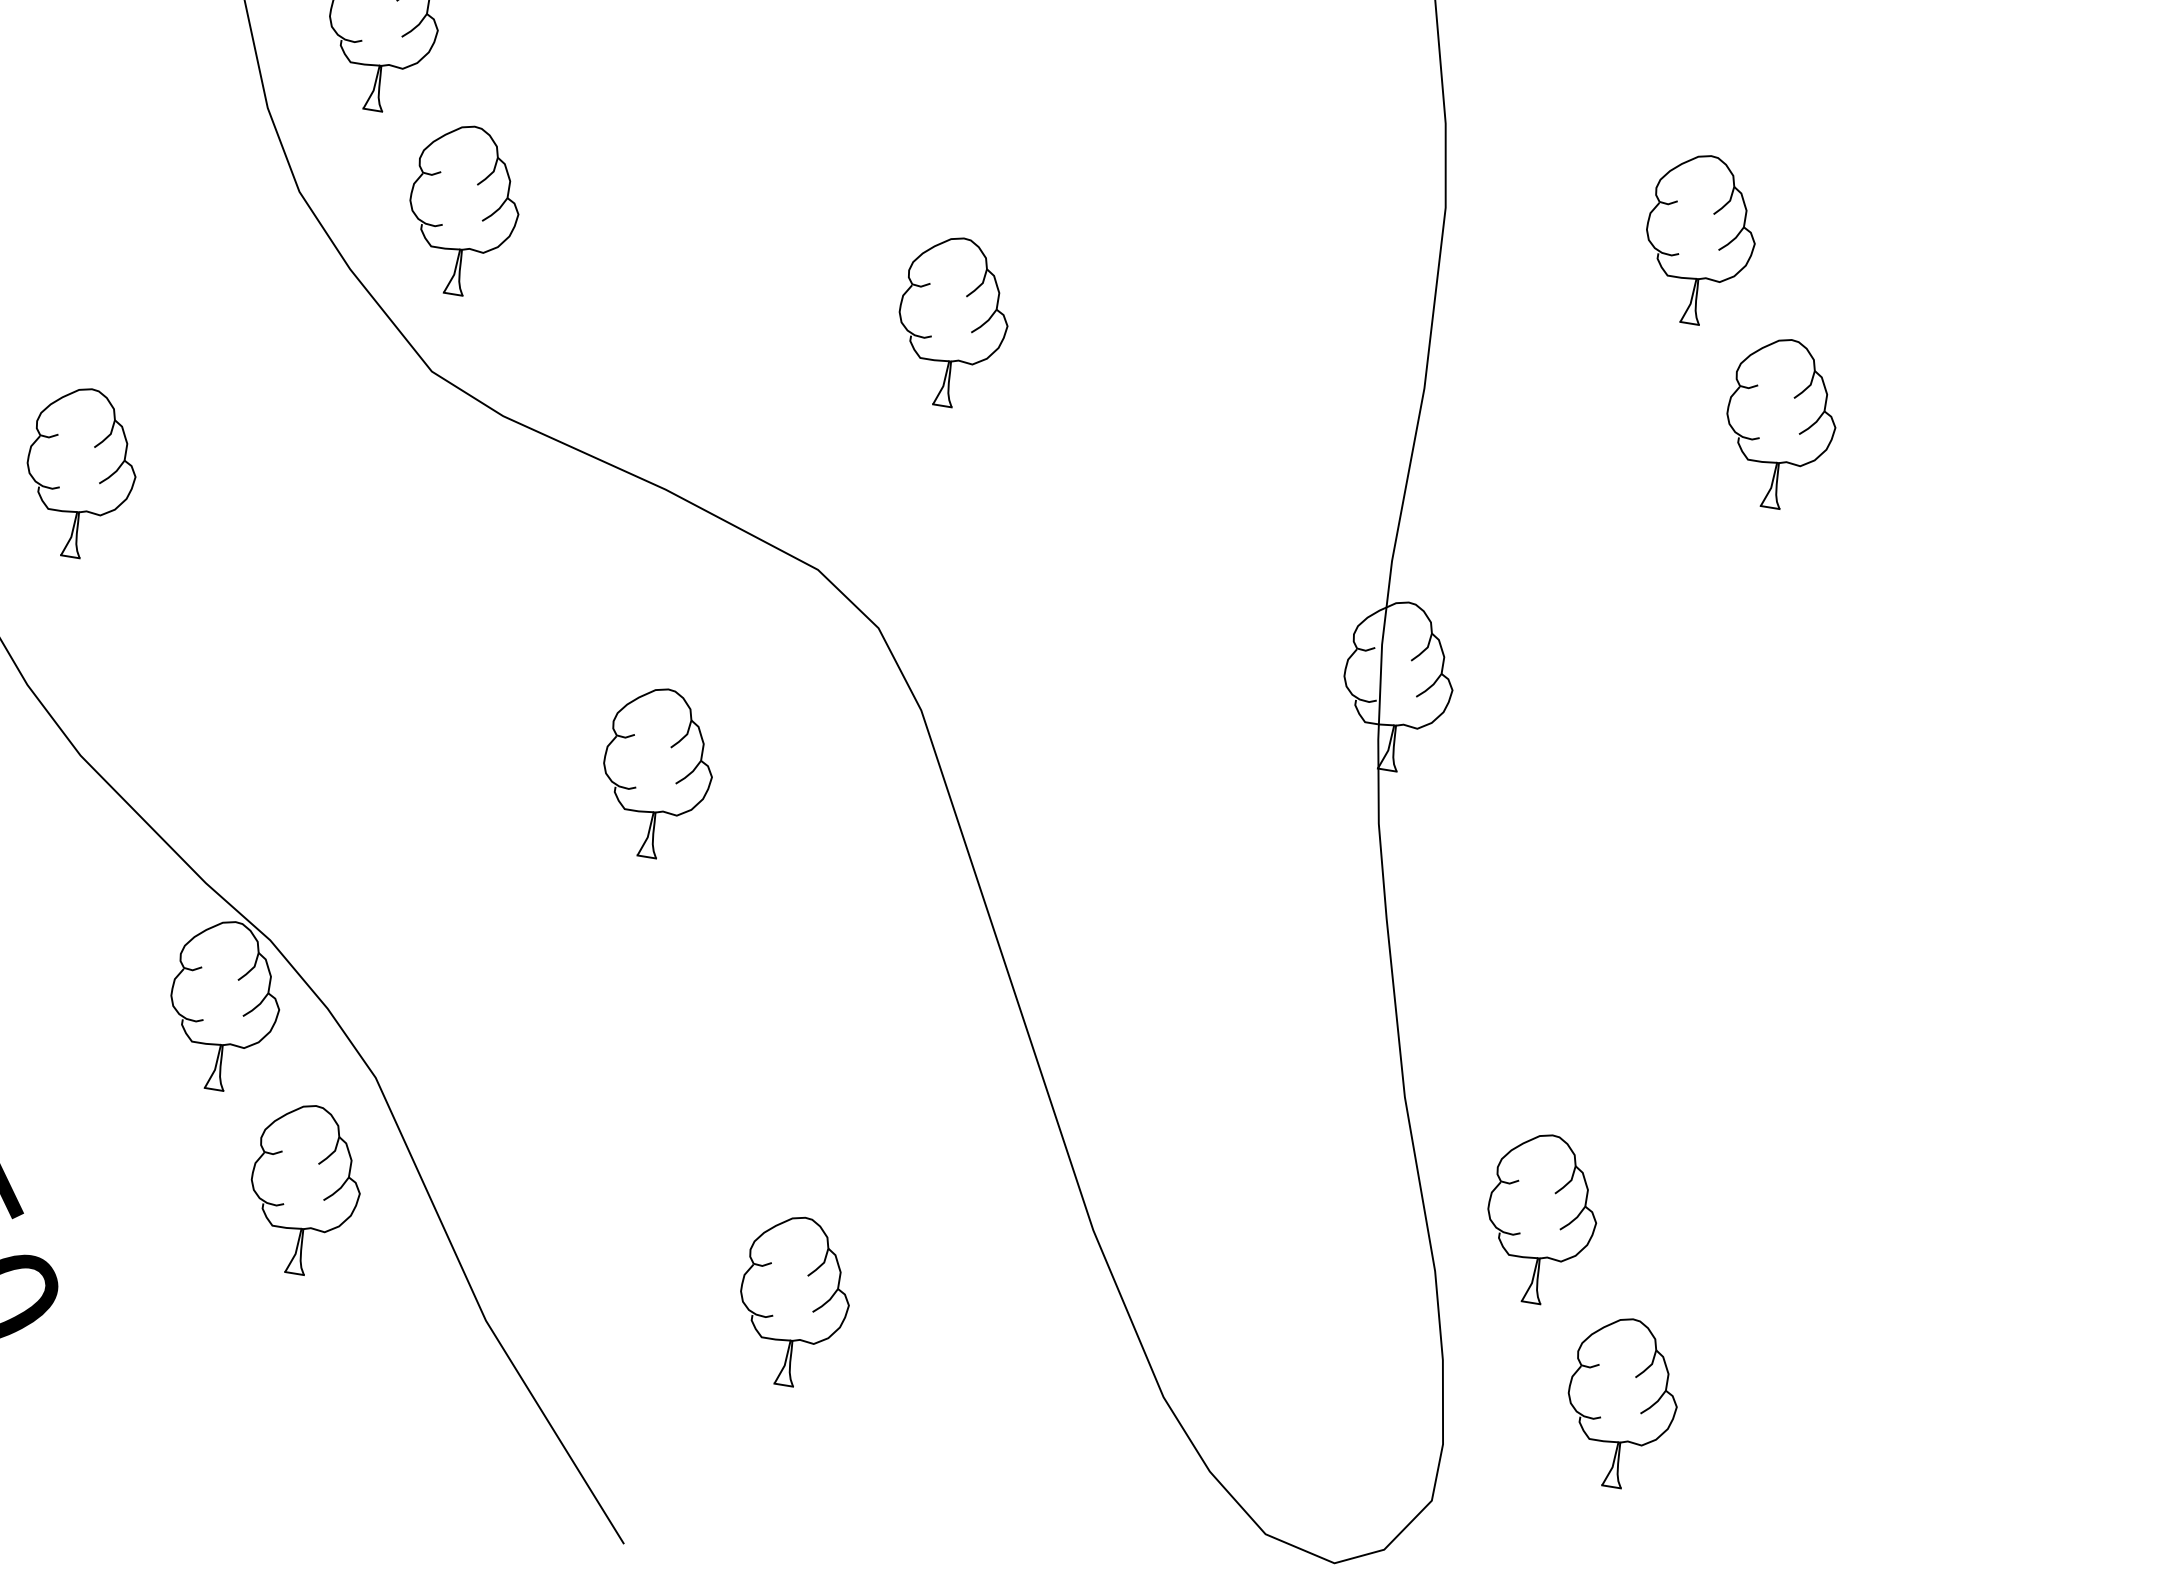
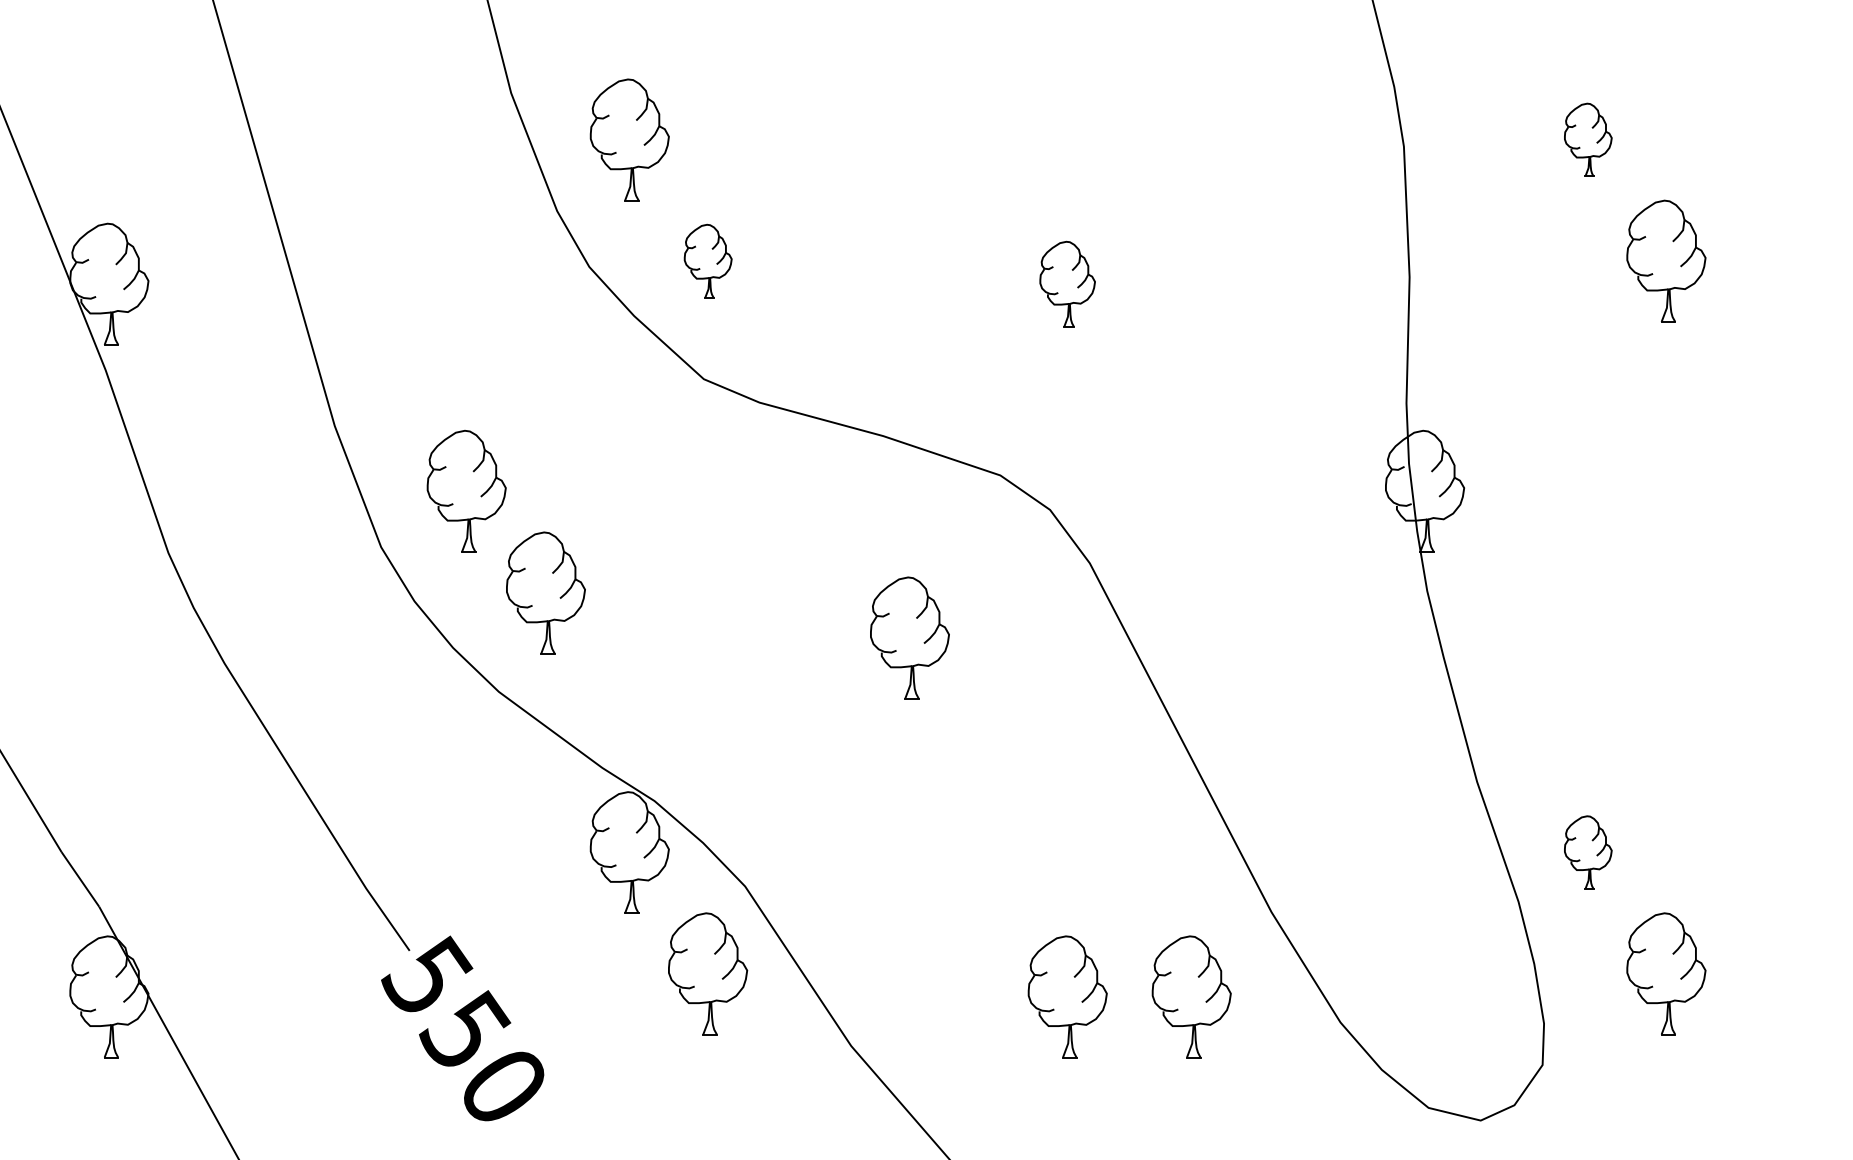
part: (464, 209) -> (708, 260), size x0.6
part: (1700, 239) -> (1588, 139), size x0.6
part: (952, 320) -> (1067, 283), size x0.7
part: (166, 629) -> (545, 592), added
part: (1542, 1218) -> (1588, 852), size x0.6
part: (964, 1328) -> (1191, 996), added

